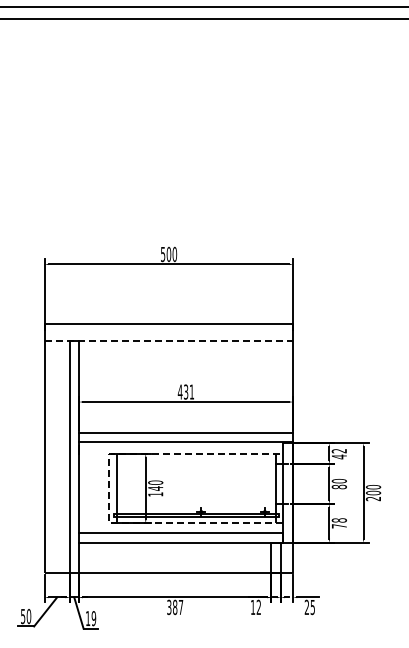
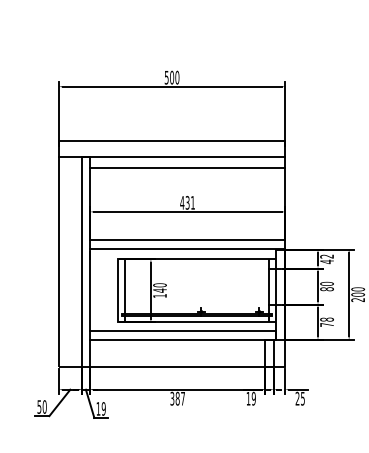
line: (169, 341) -> (172, 156), dashed -> solid
line: (185, 353) -> (187, 167), added
line: (109, 488) -> (117, 290), dashed -> solid
text: (258, 607) -> (253, 398), 12 -> 19

